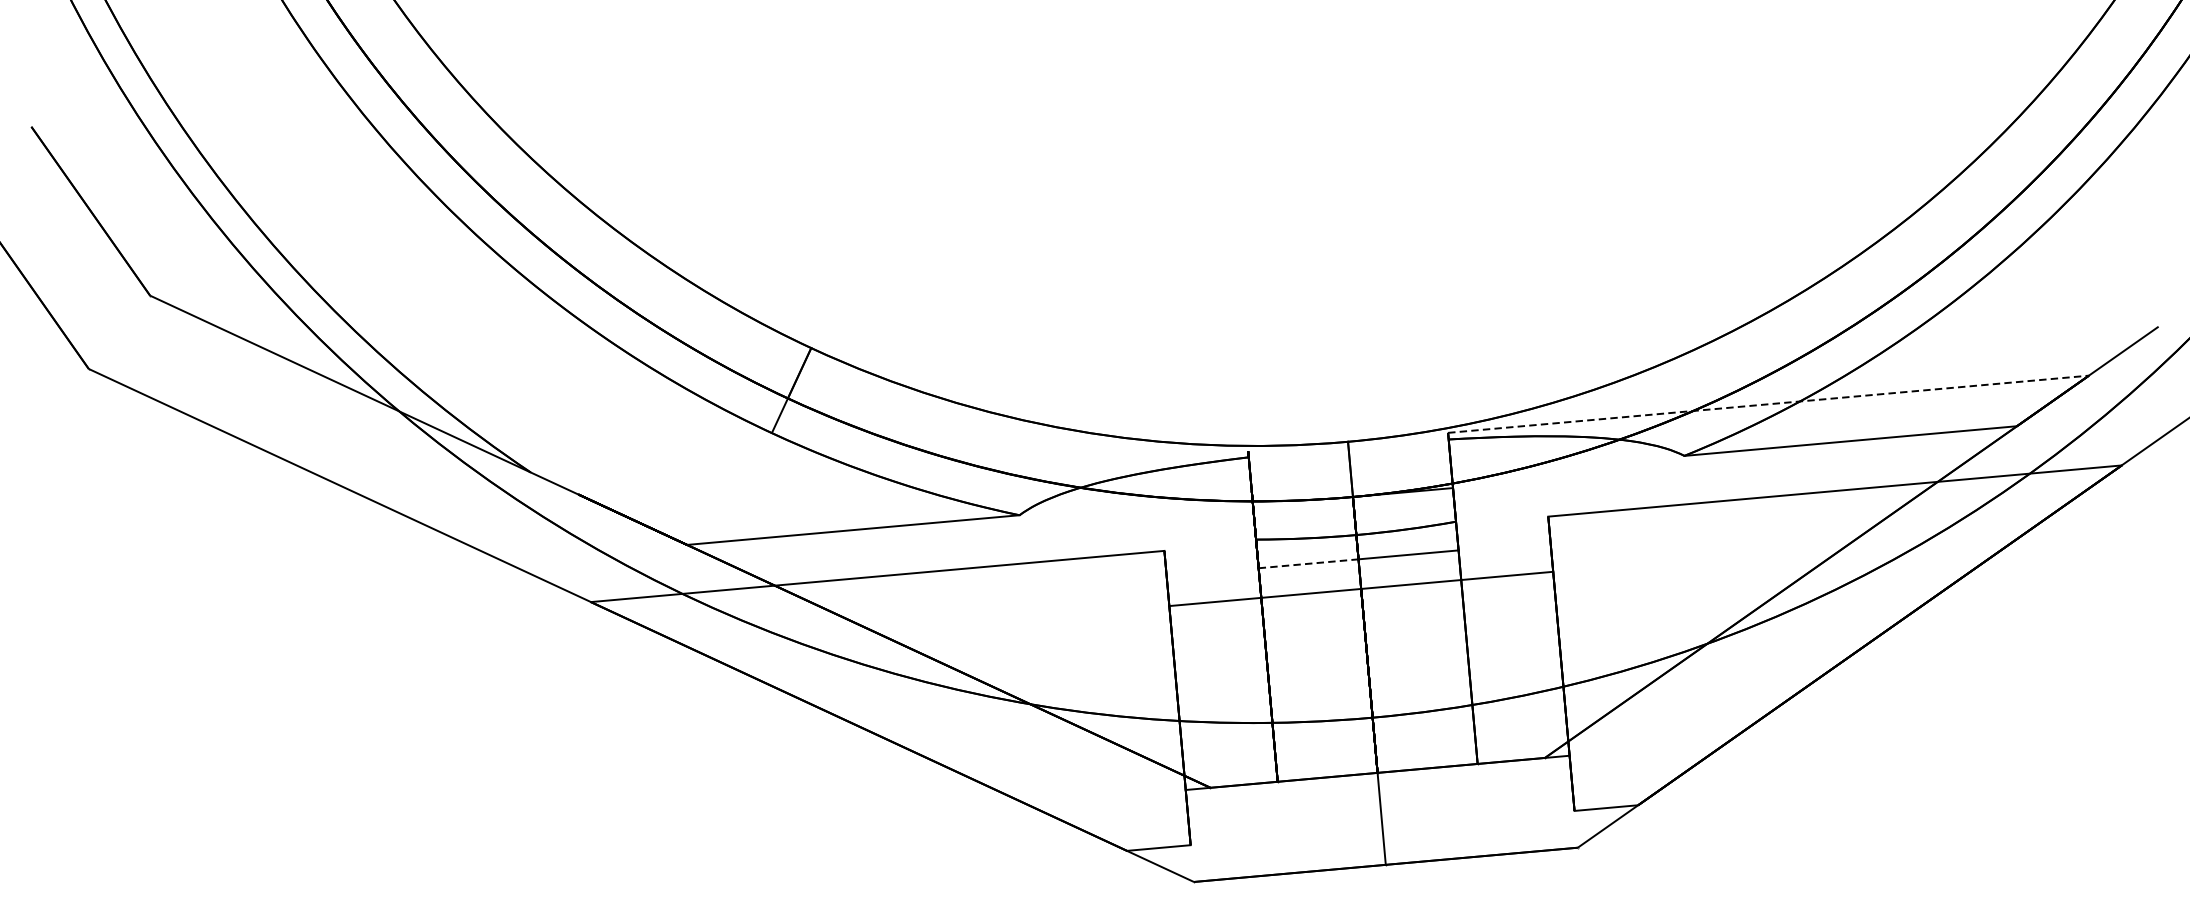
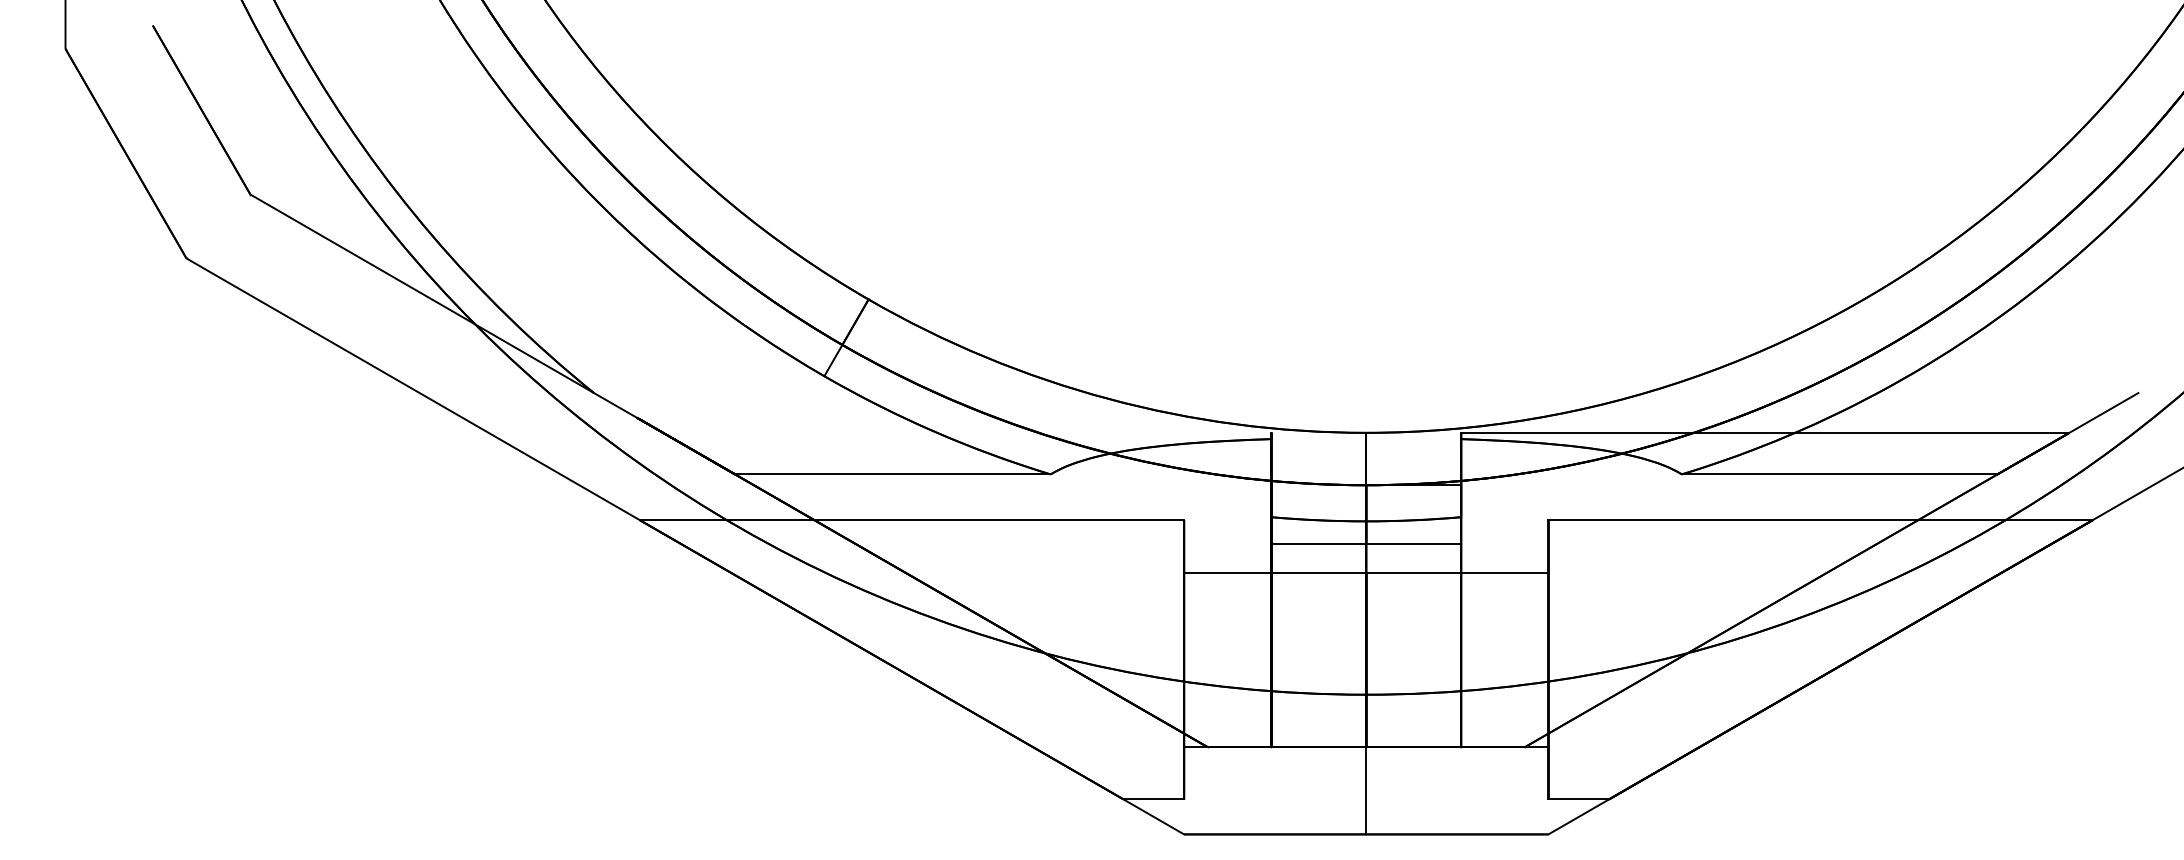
line: (1768, 403) -> (1765, 432), dashed -> solid
line: (1309, 563) -> (1319, 544), dashed -> solid

